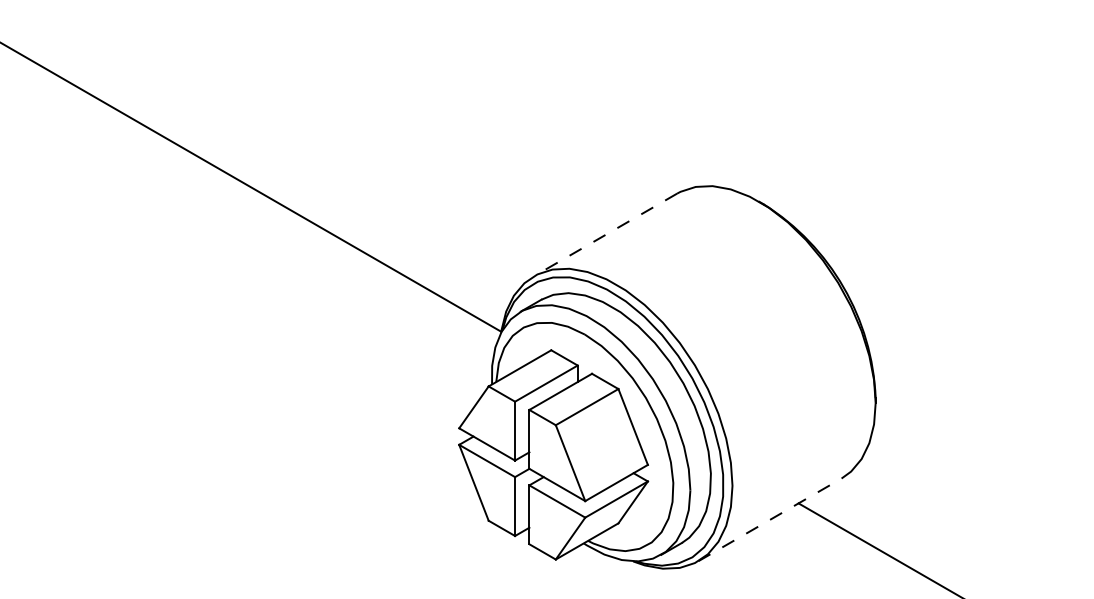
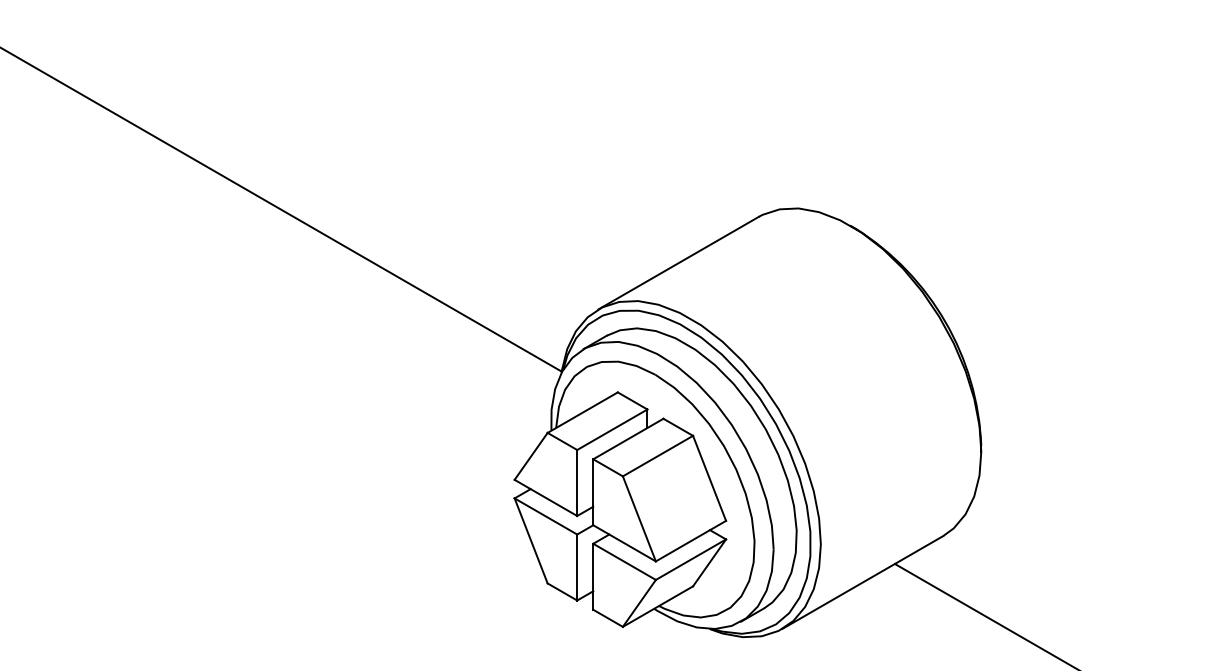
line: (605, 235) -> (678, 263), dashed -> solid
line: (769, 519) -> (862, 582), dashed -> solid

